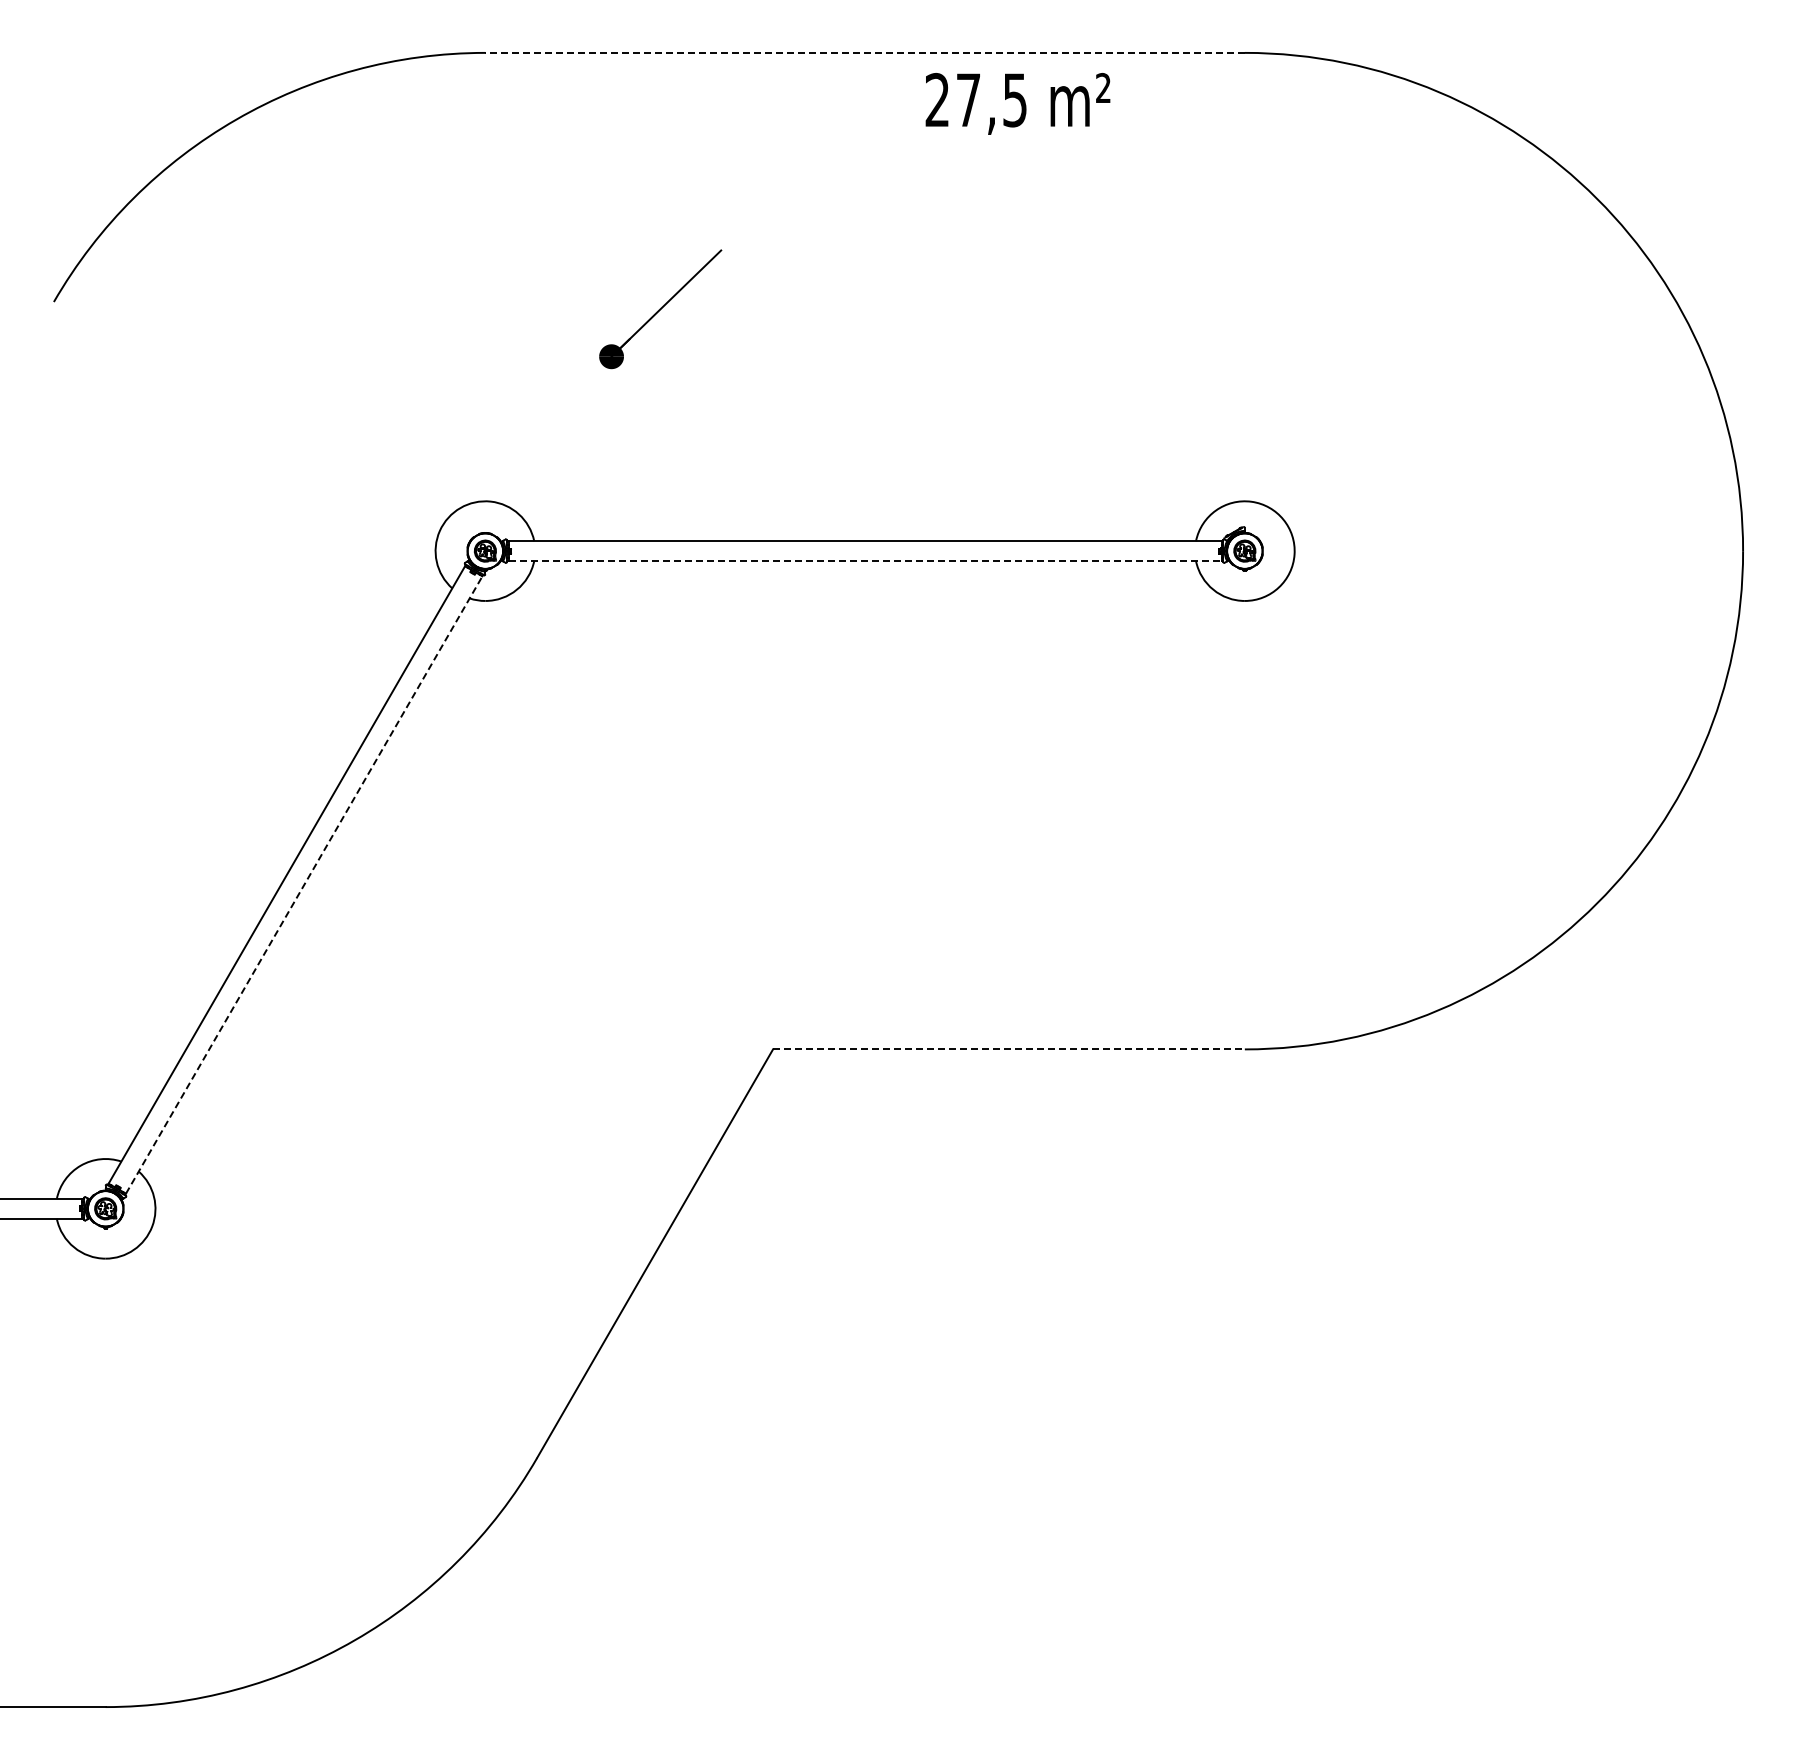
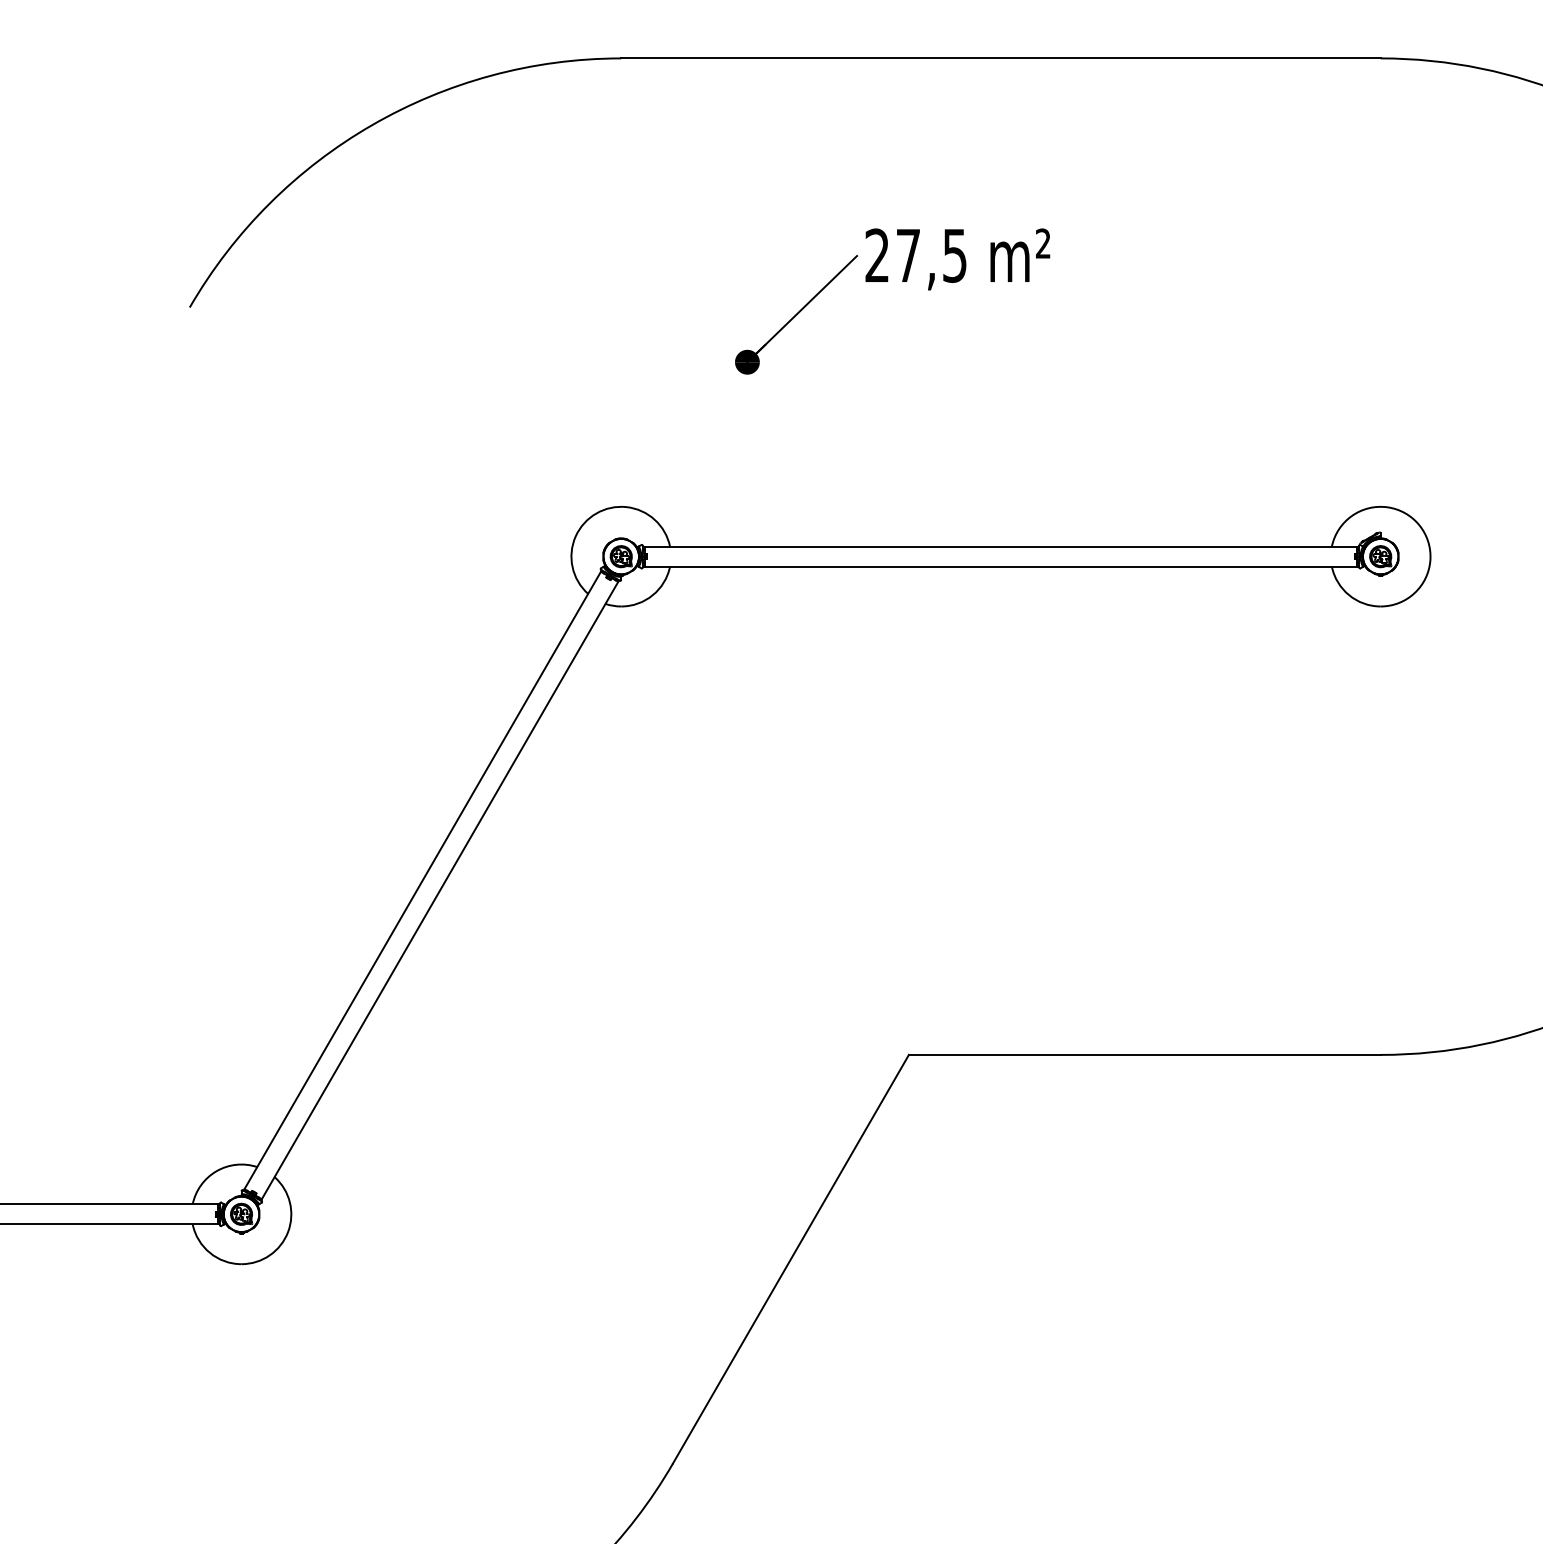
line: (865, 52) -> (1001, 58), dashed -> solid
text: (1017, 103) -> (957, 259), moved
line: (865, 561) -> (1001, 567), dashed -> solid
line: (304, 884) -> (440, 890), dashed -> solid
line: (1008, 1049) -> (1144, 1055), dashed -> solid

